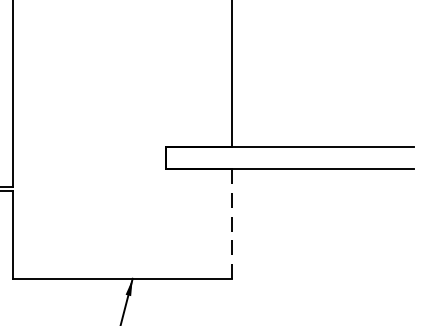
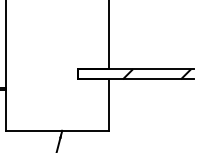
hatch: (333, 158) -> (156, 74), added
line: (231, 224) -> (108, 105), dashed -> solid

